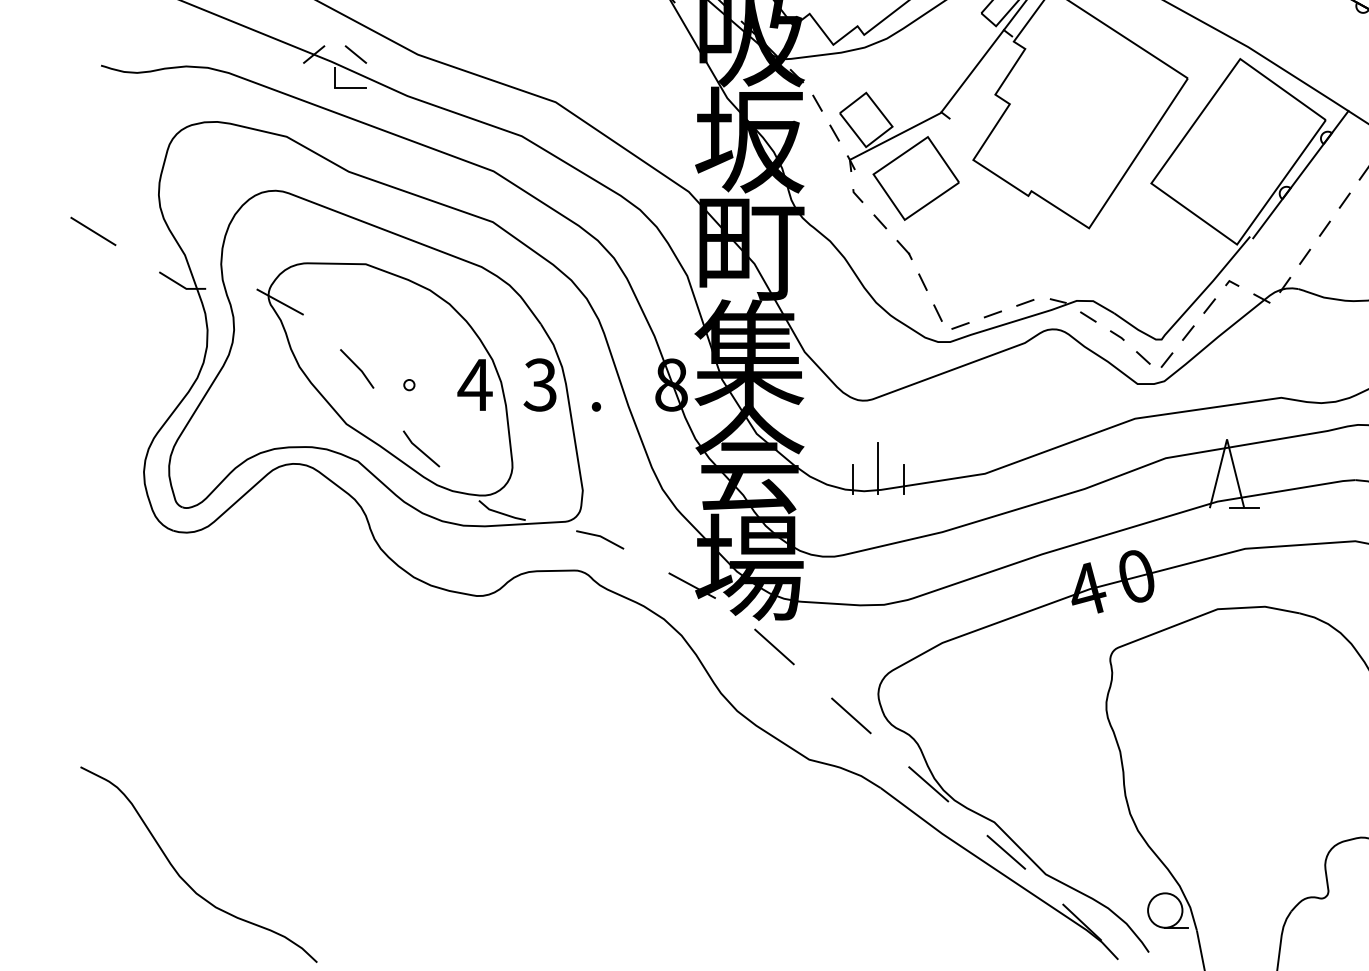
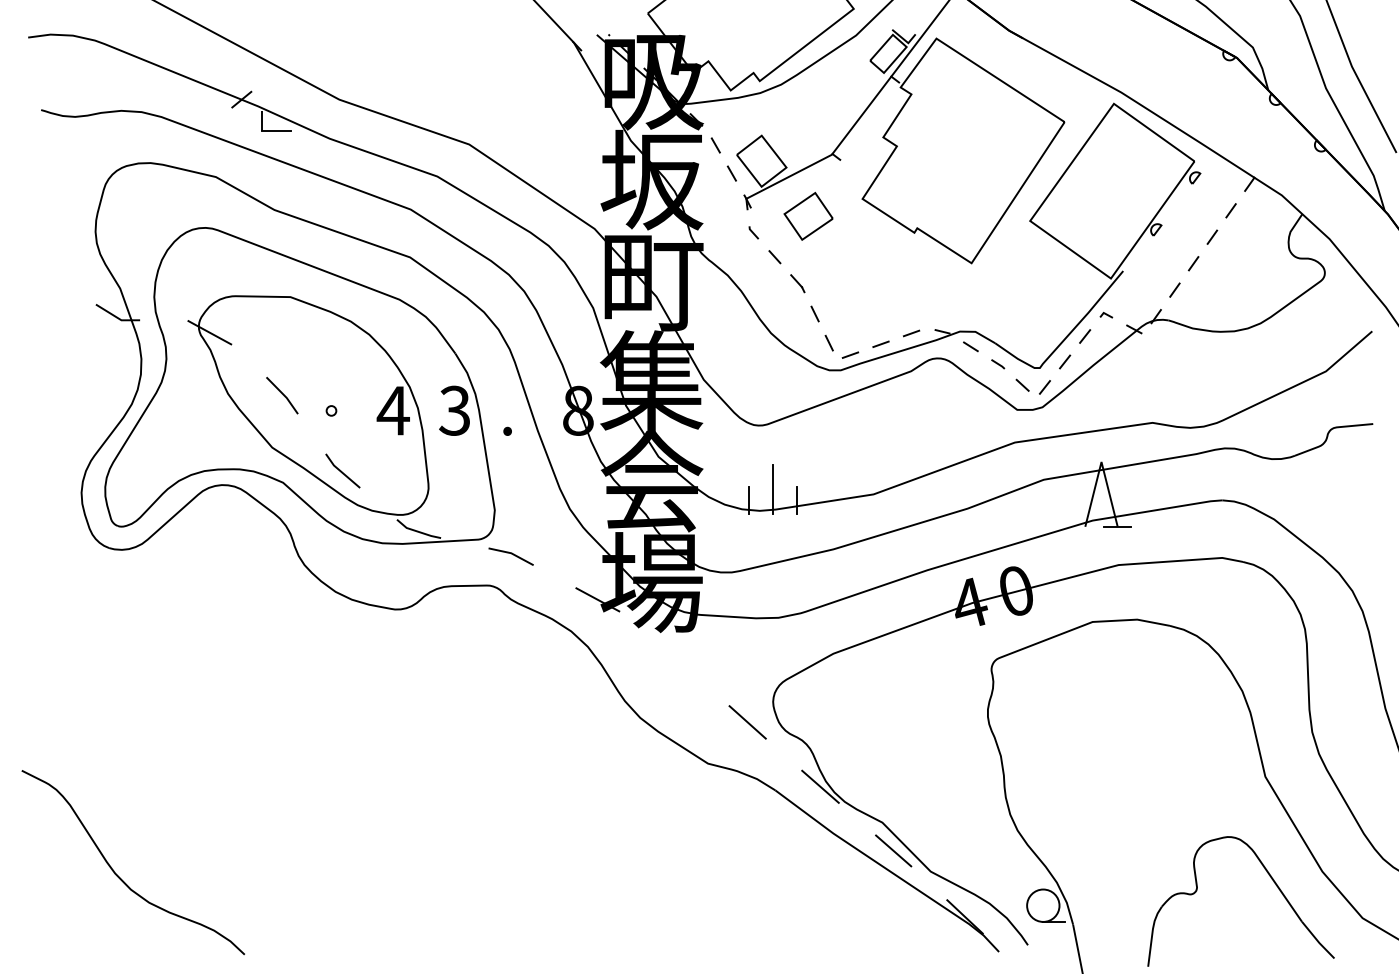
line: (355, 54) -> (280, 99), removed
line: (1300, 174) -> (1170, 212), removed
part: (915, 178) -> (808, 216), size x0.6
line: (92, 230) -> (33, 265), removed
line: (774, 646) -> (675, 657), removed

